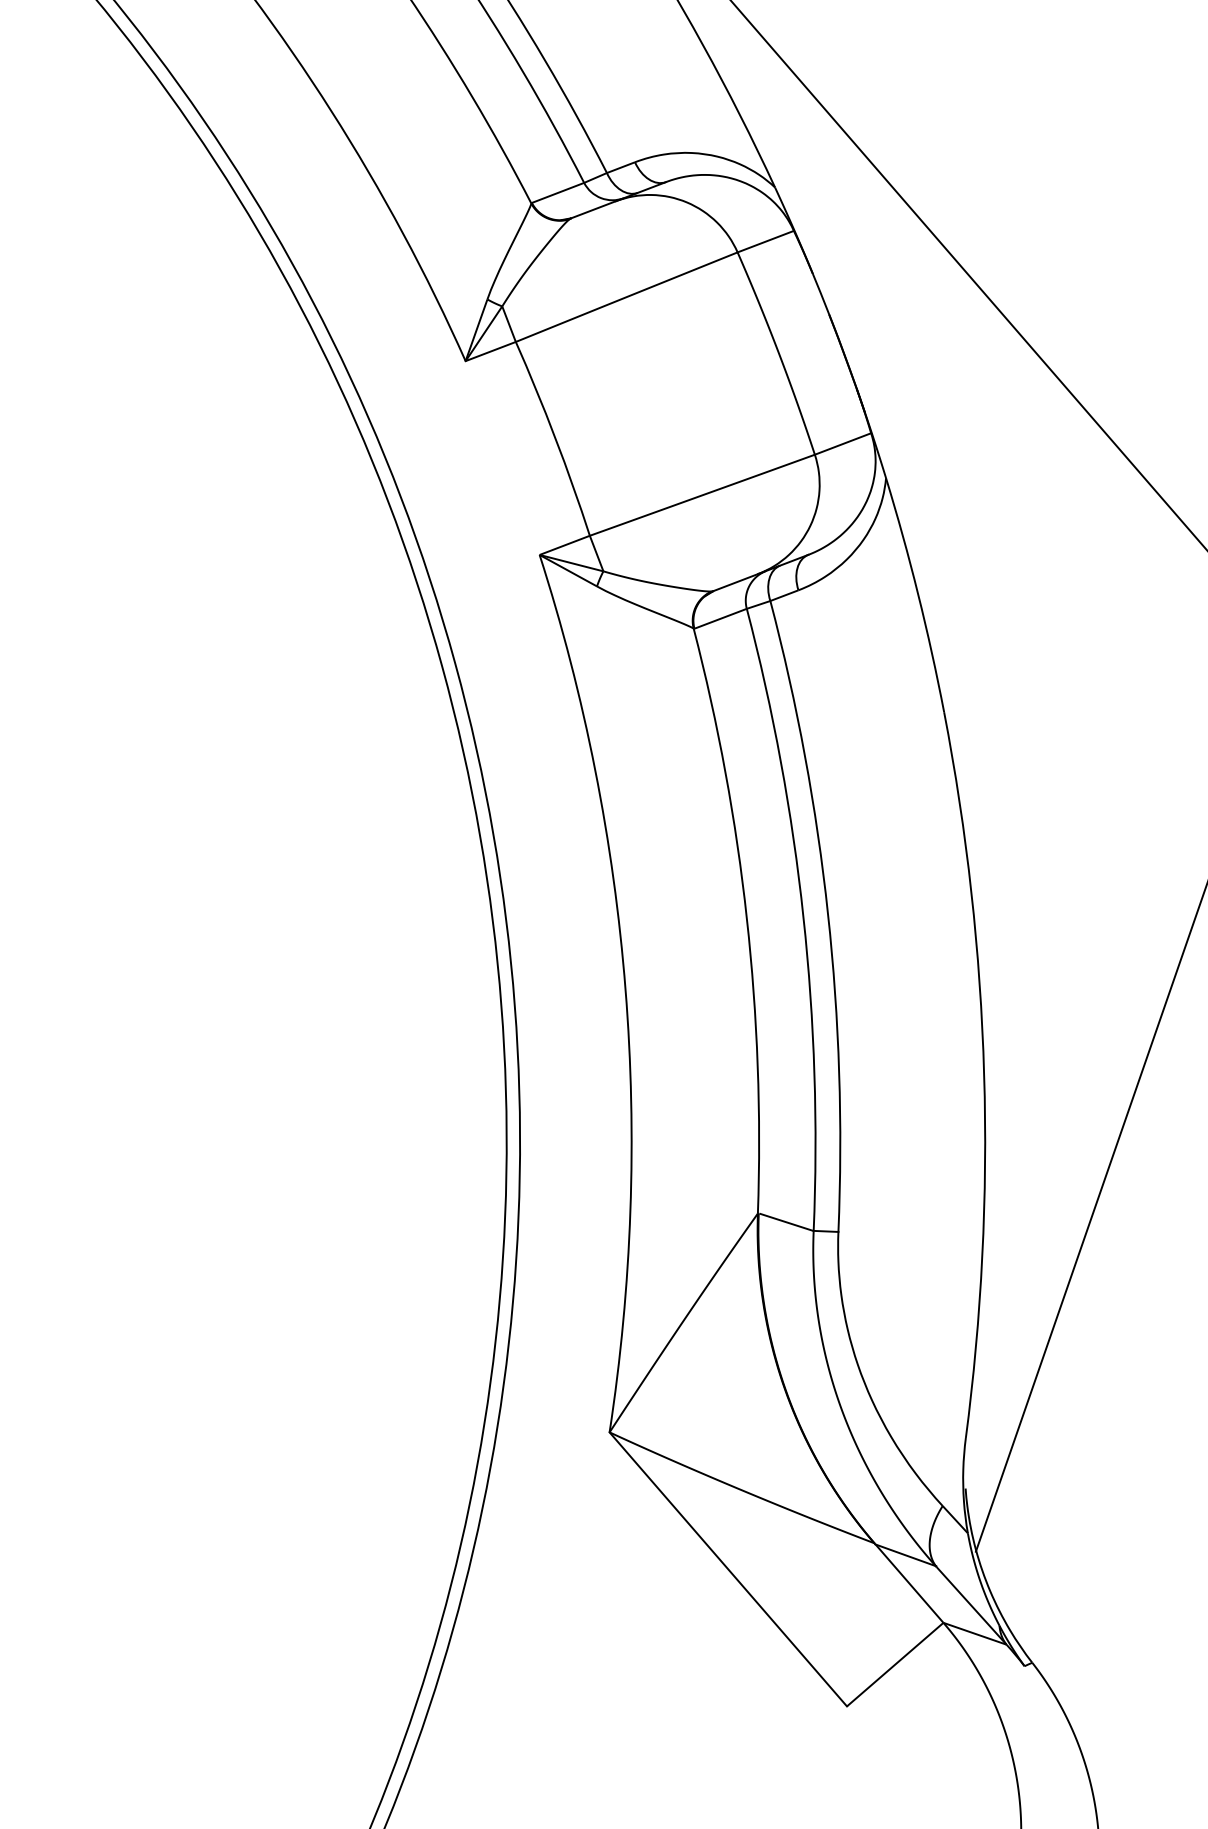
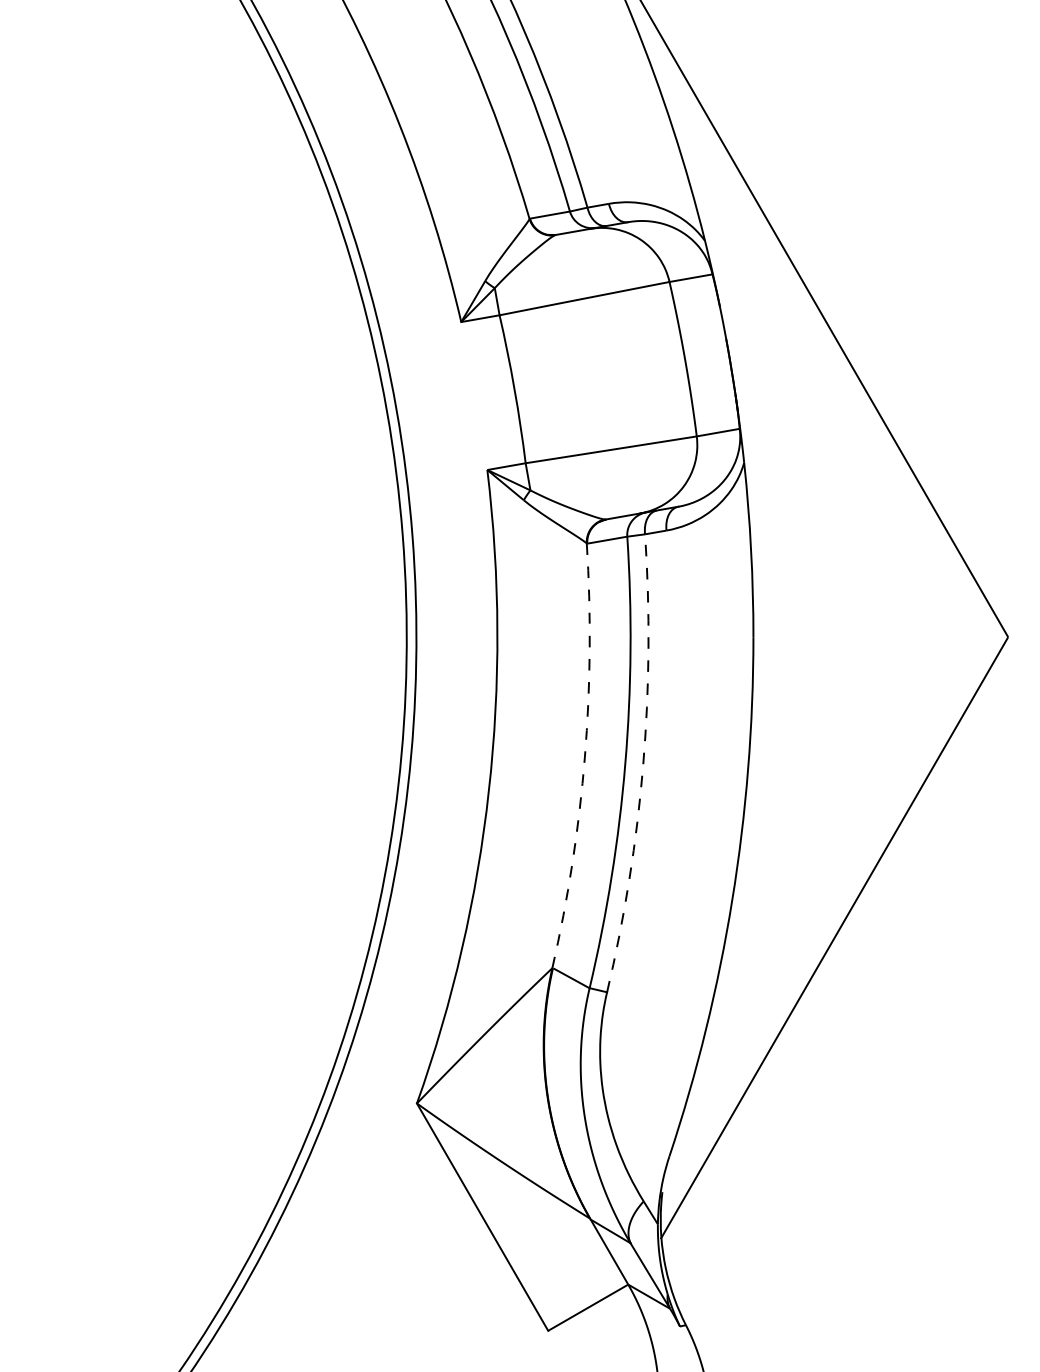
arc: (828, 913) -> (643, 764), solid -> dashed
arc: (746, 919) -> (584, 757), solid -> dashed

